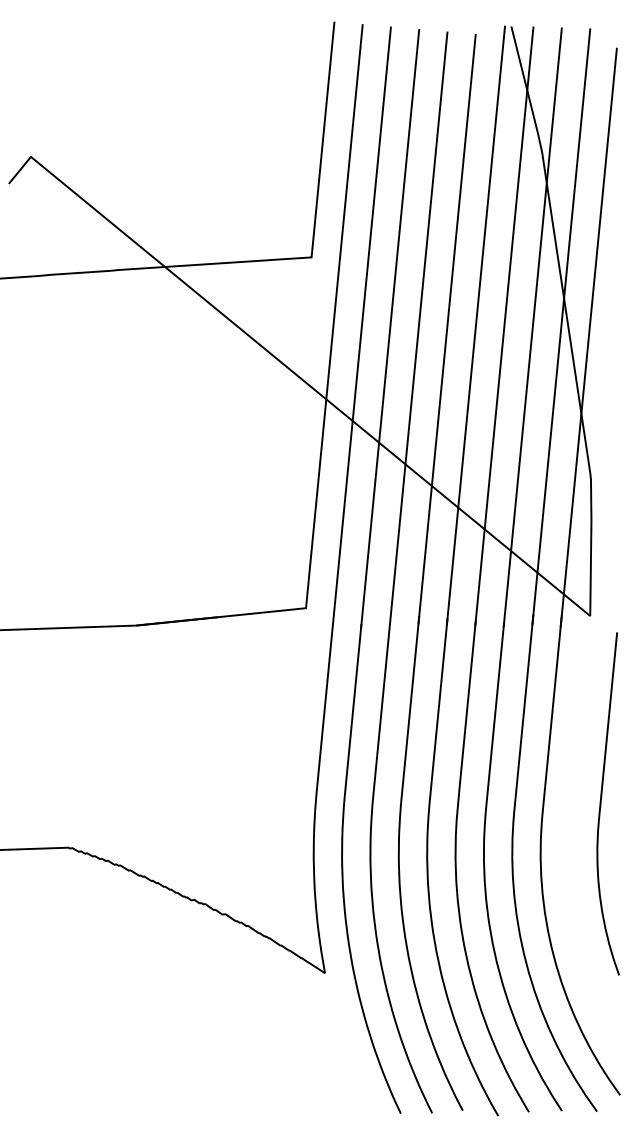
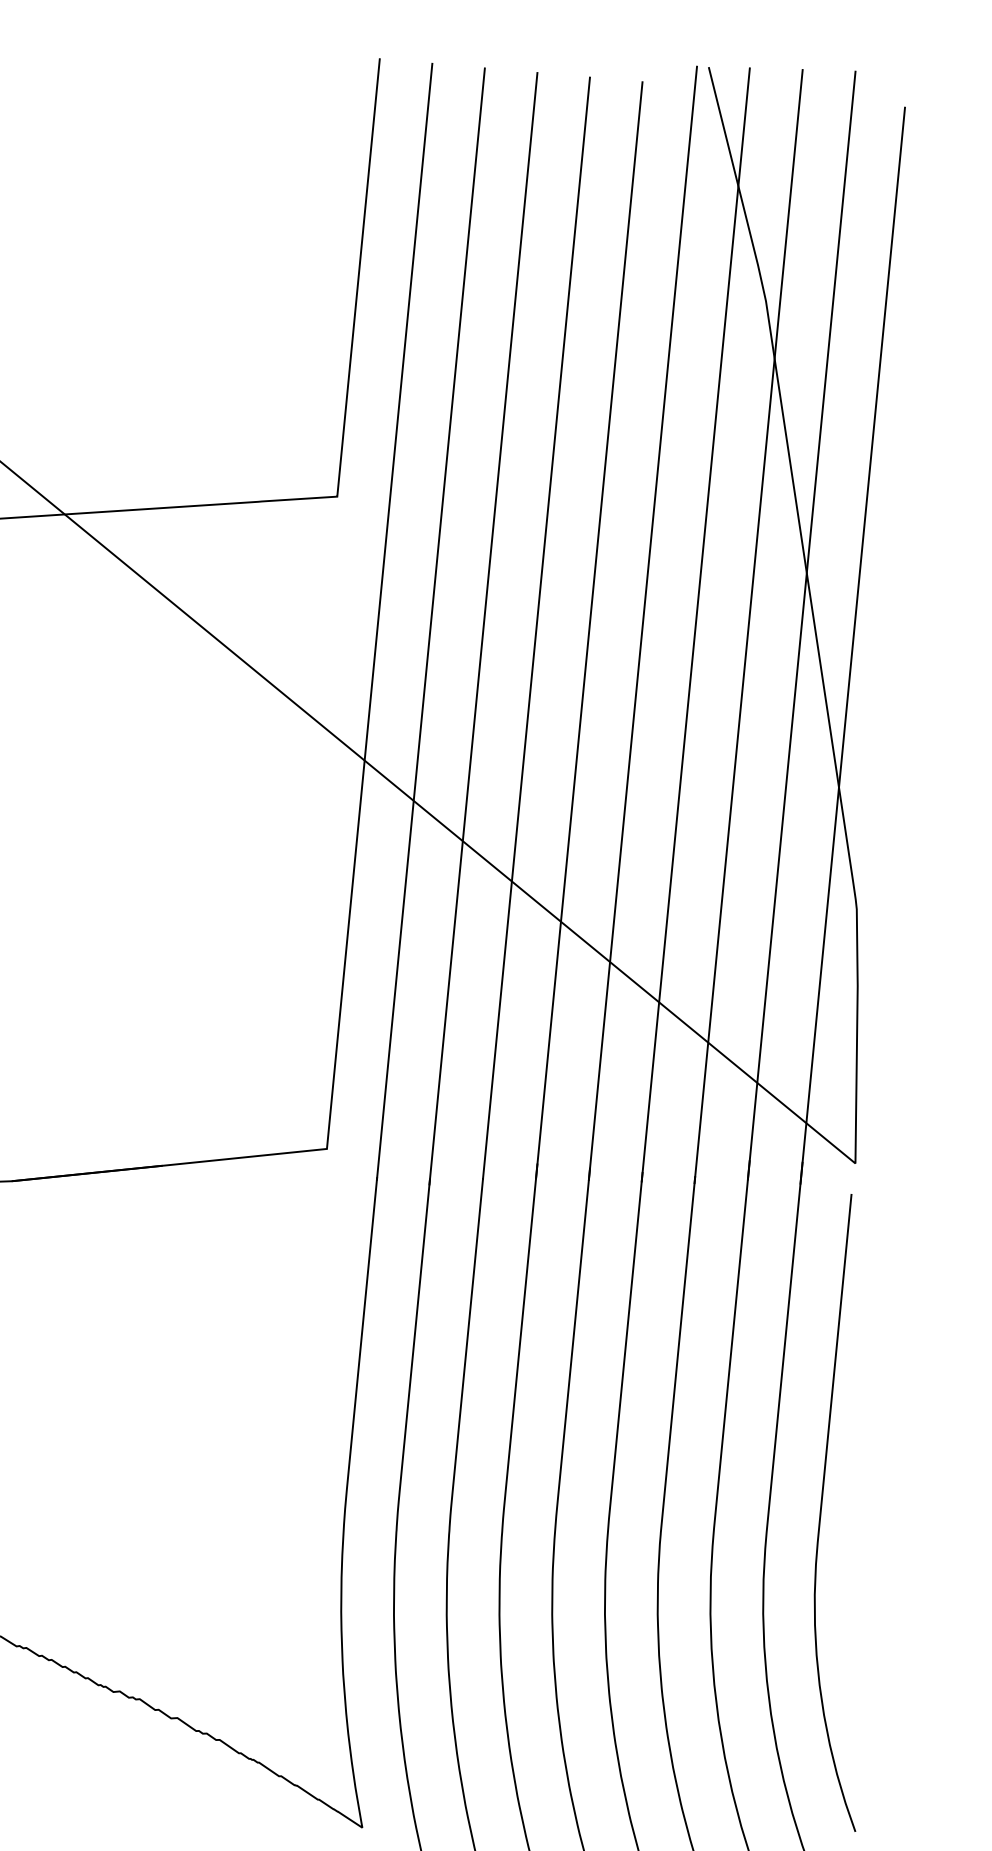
curve: (601, 803) -> (822, 1512), moved

